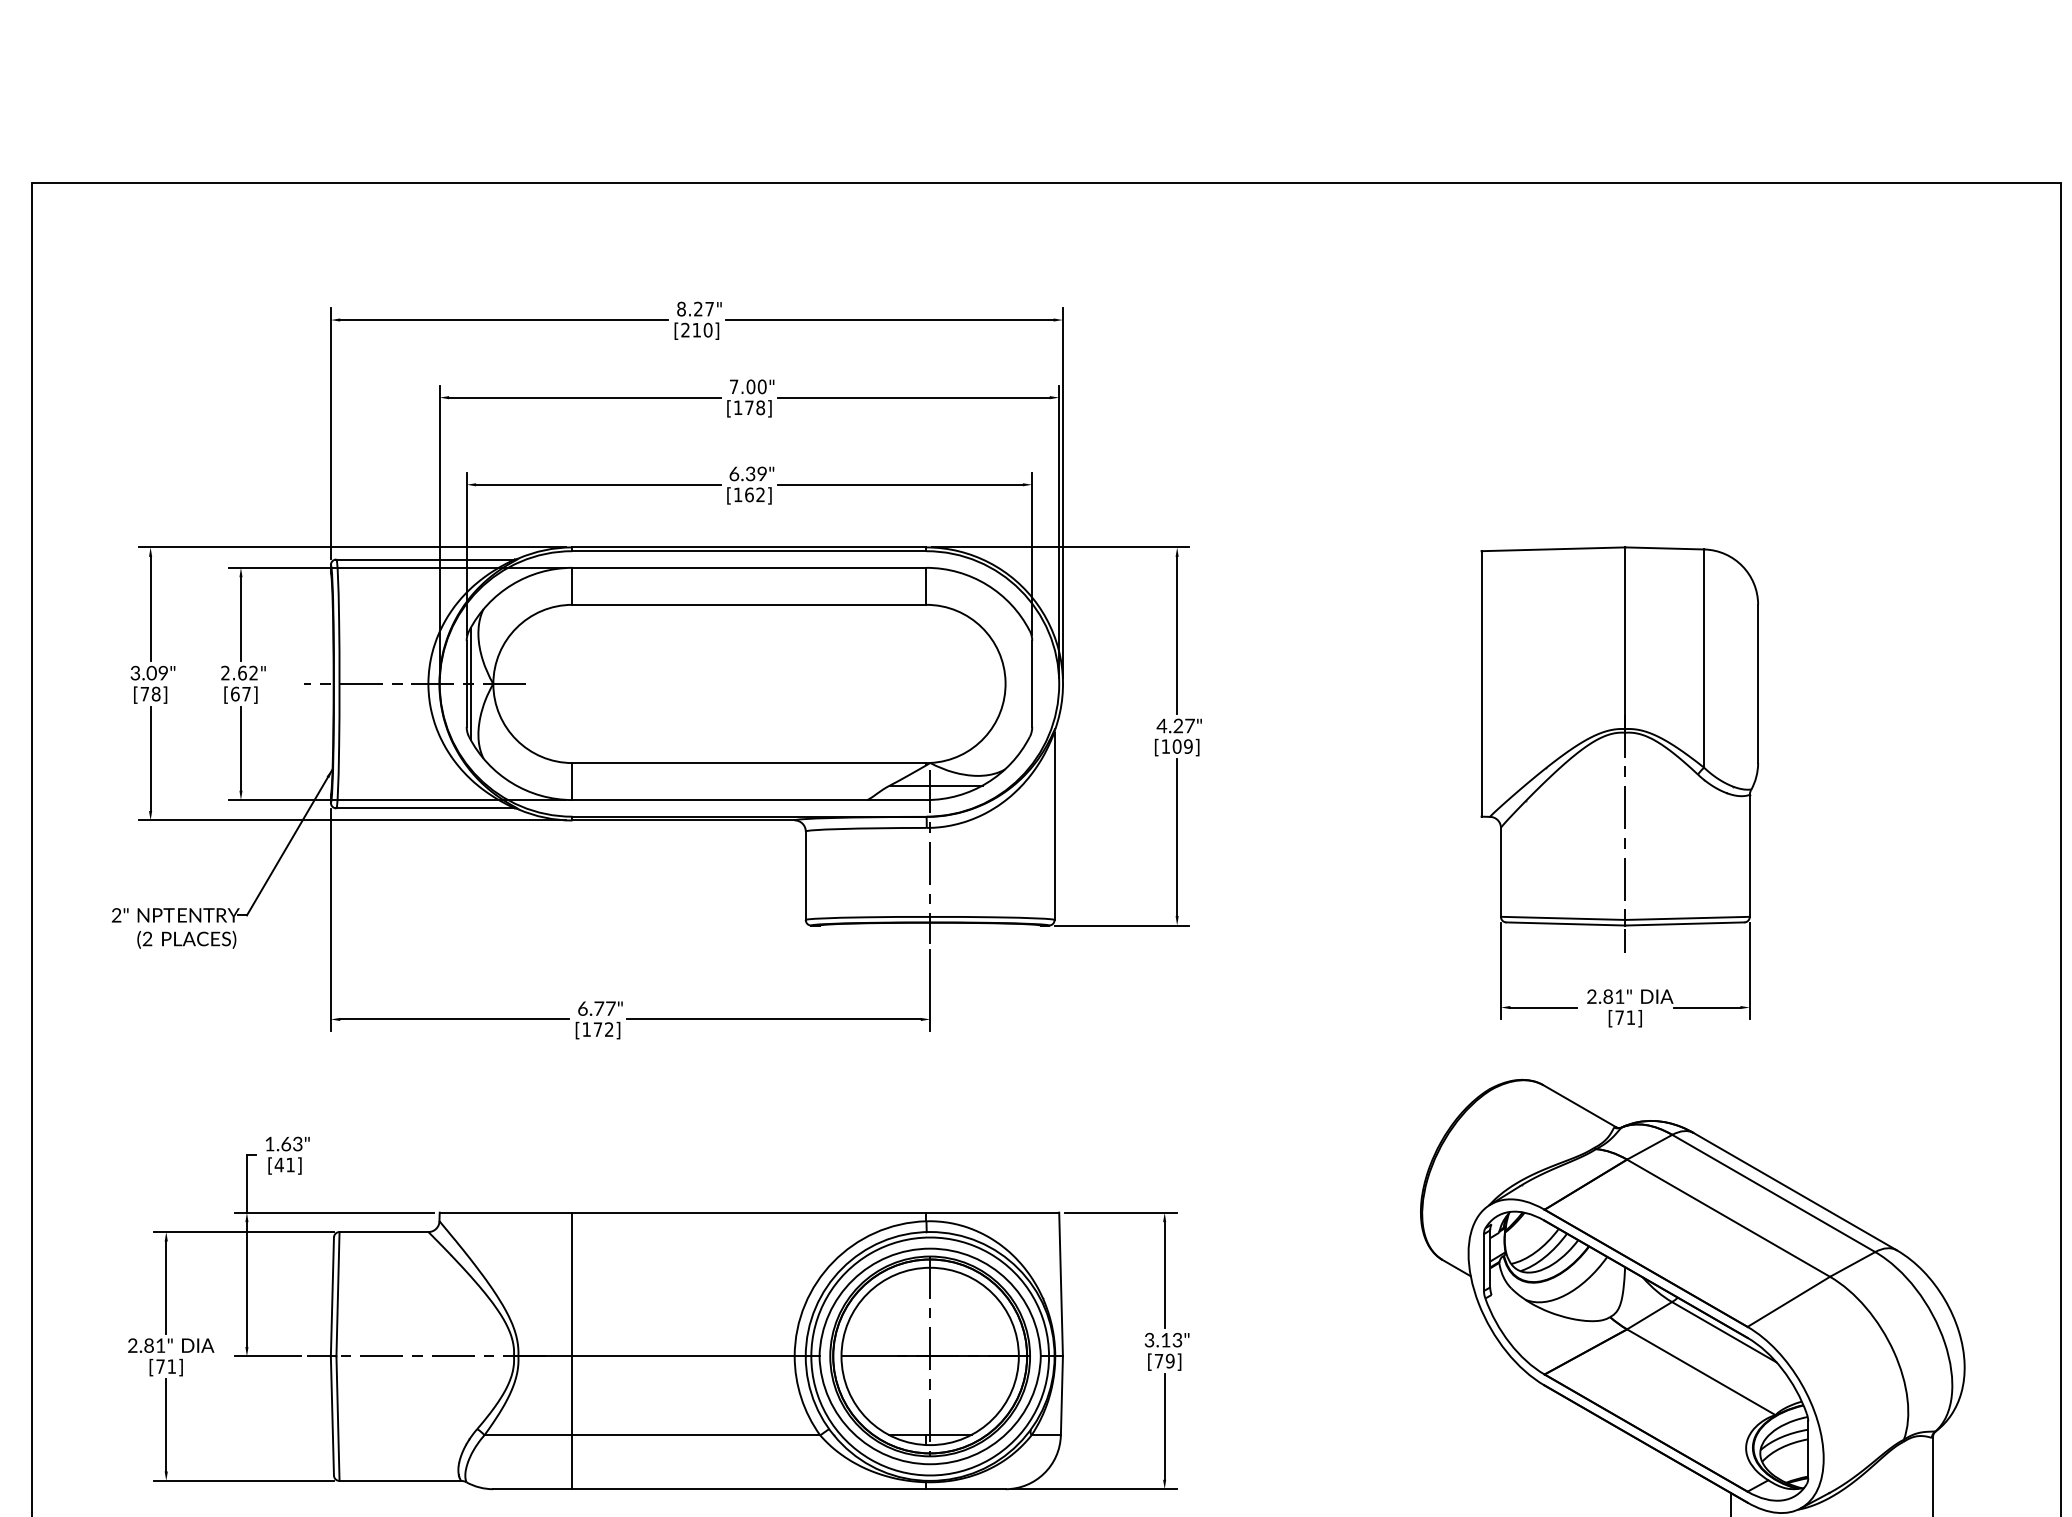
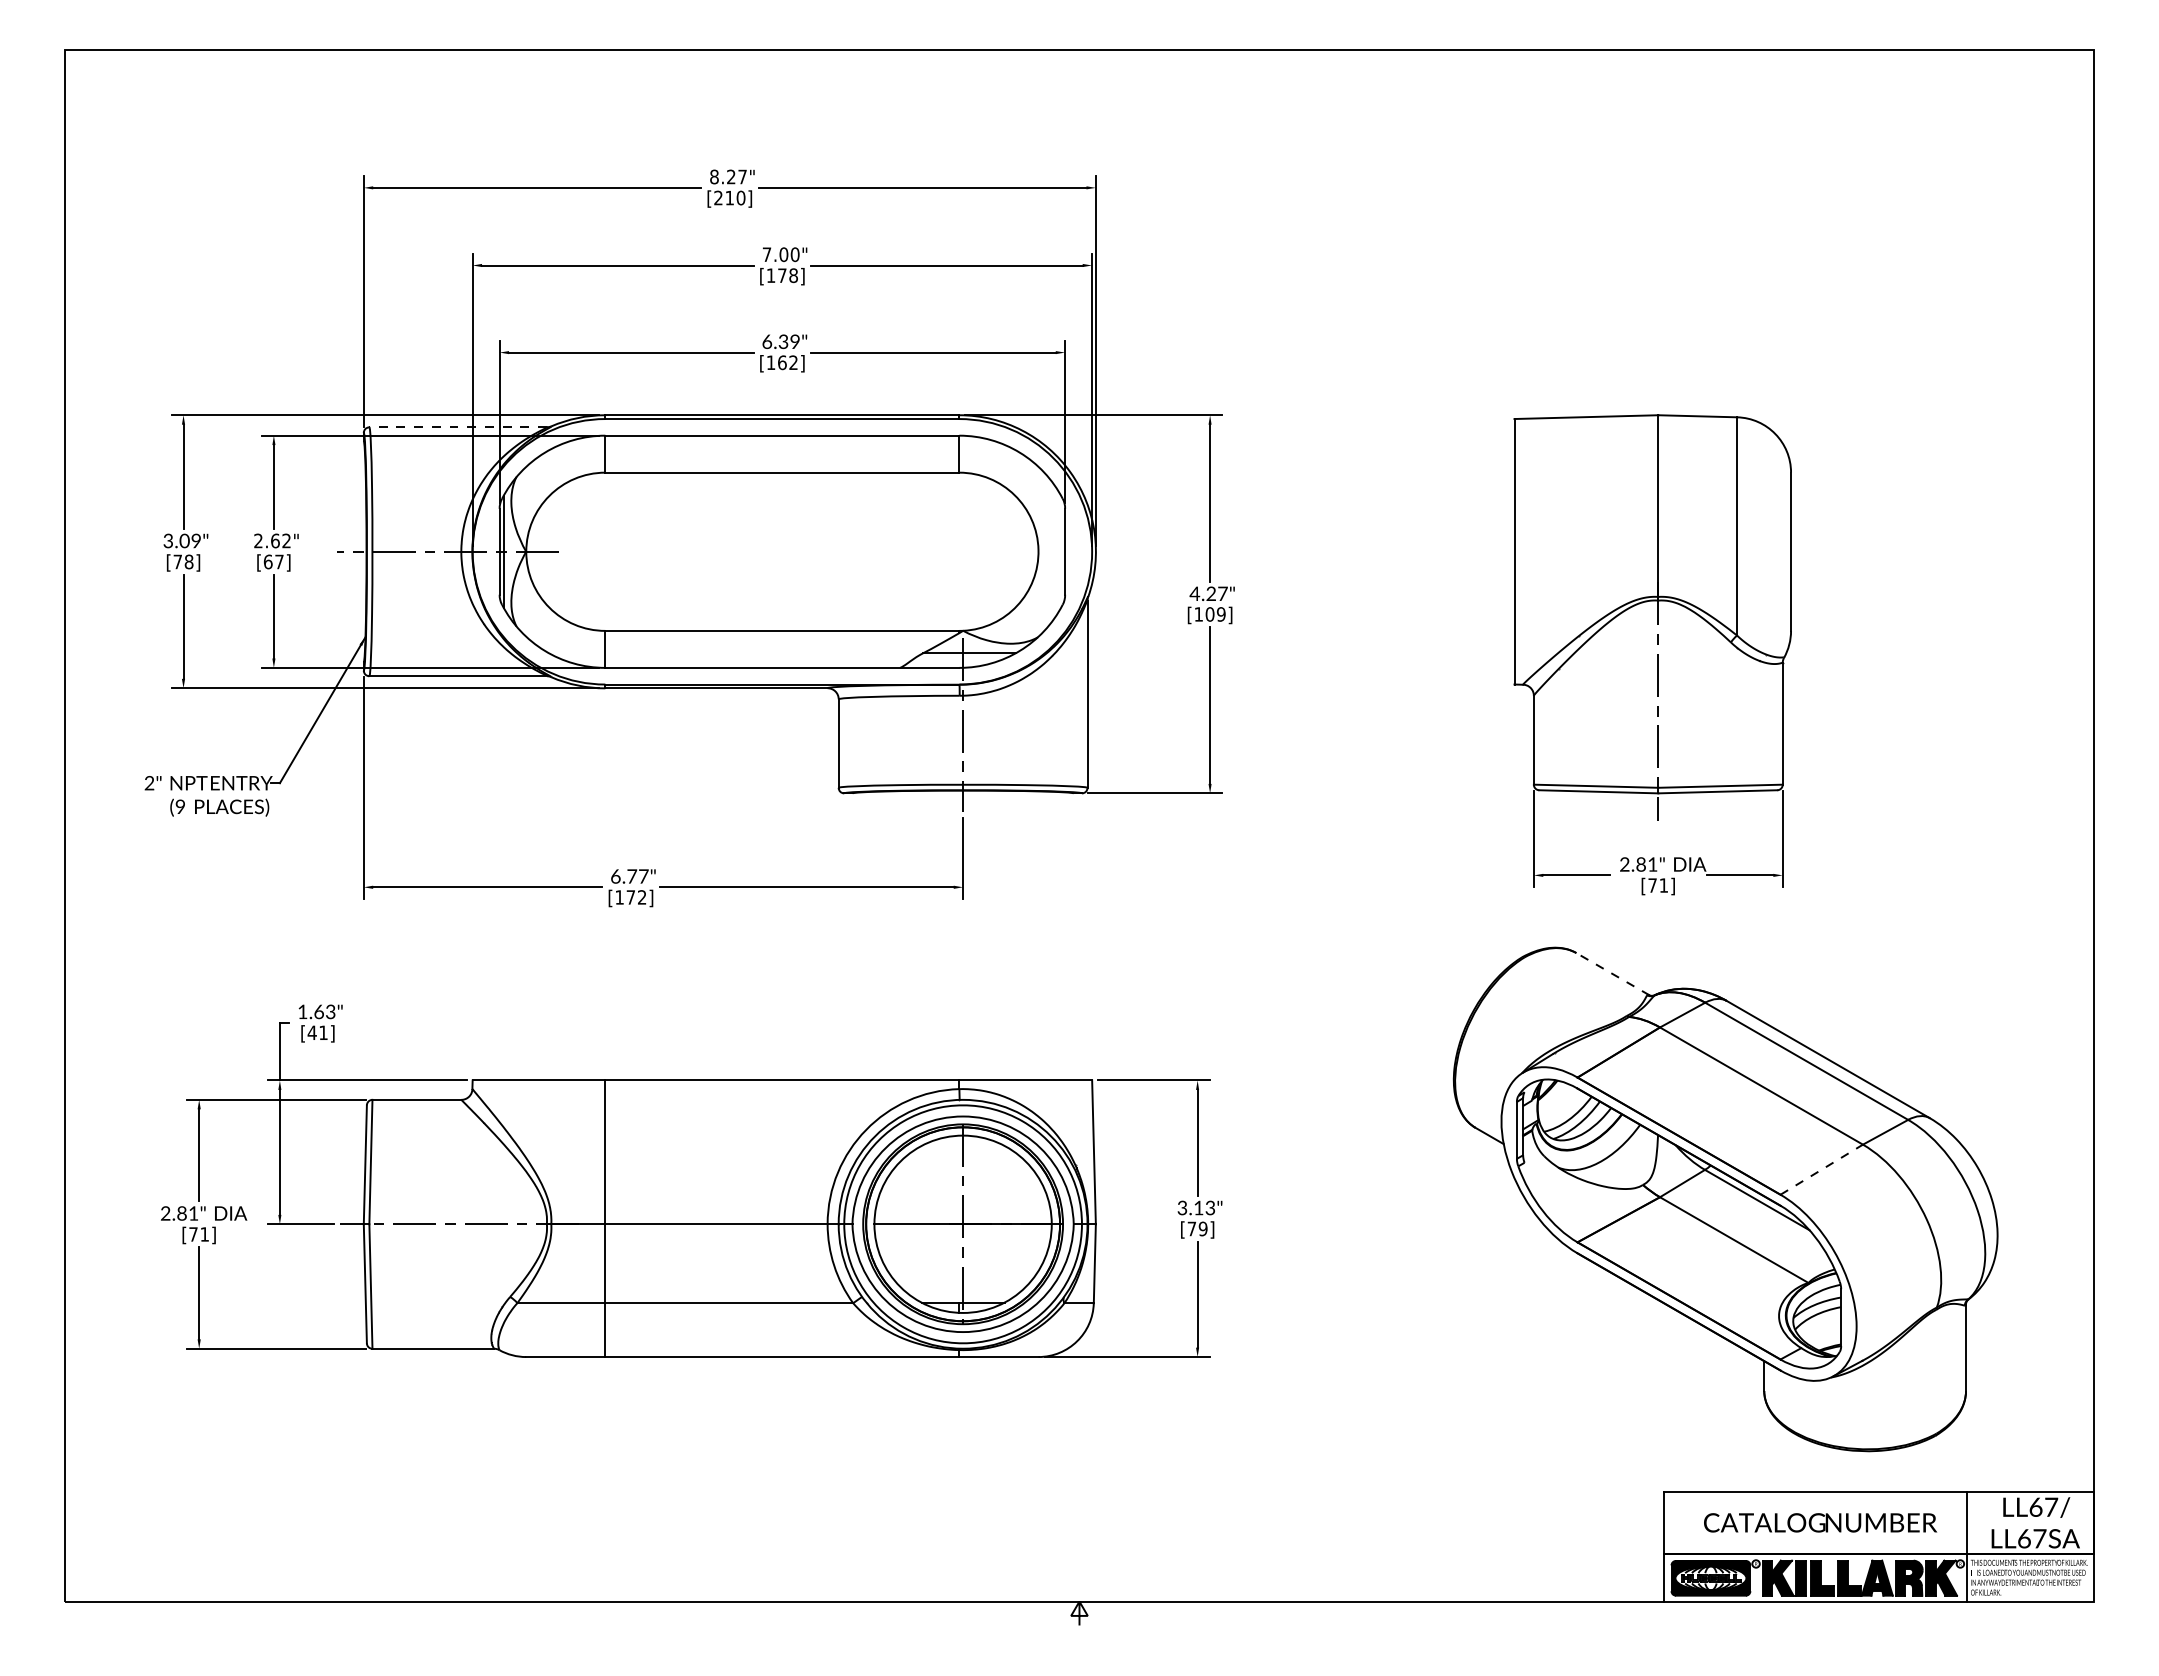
line: (425, 559) -> (458, 427), solid -> dashed
text: (147, 938) -> (180, 806), (2 -> (9
line: (1579, 1105) -> (1612, 973), solid -> dashed
line: (1789, 1301) -> (1822, 1169), solid -> dashed

